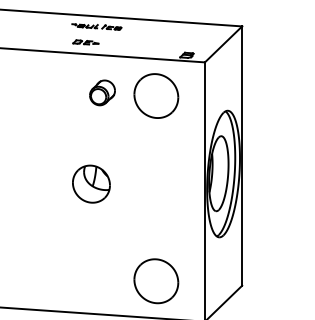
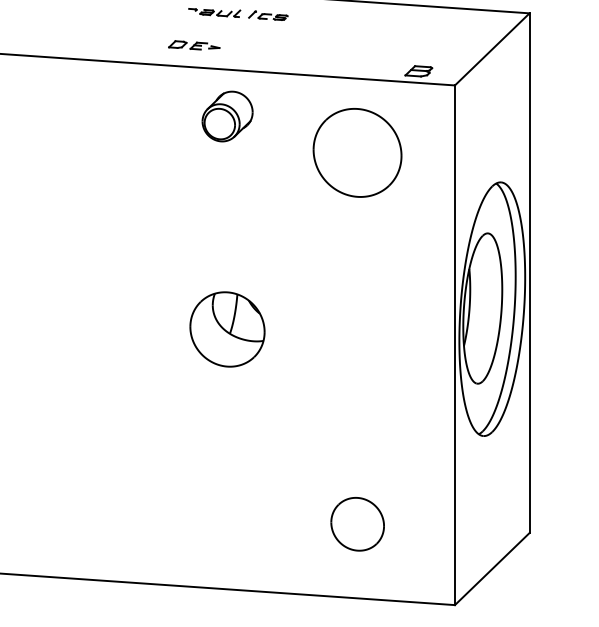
part: (85, 42) -> (193, 45), moved
part: (102, 92) -> (227, 115), moved
part: (156, 281) -> (357, 524), size x0.6

